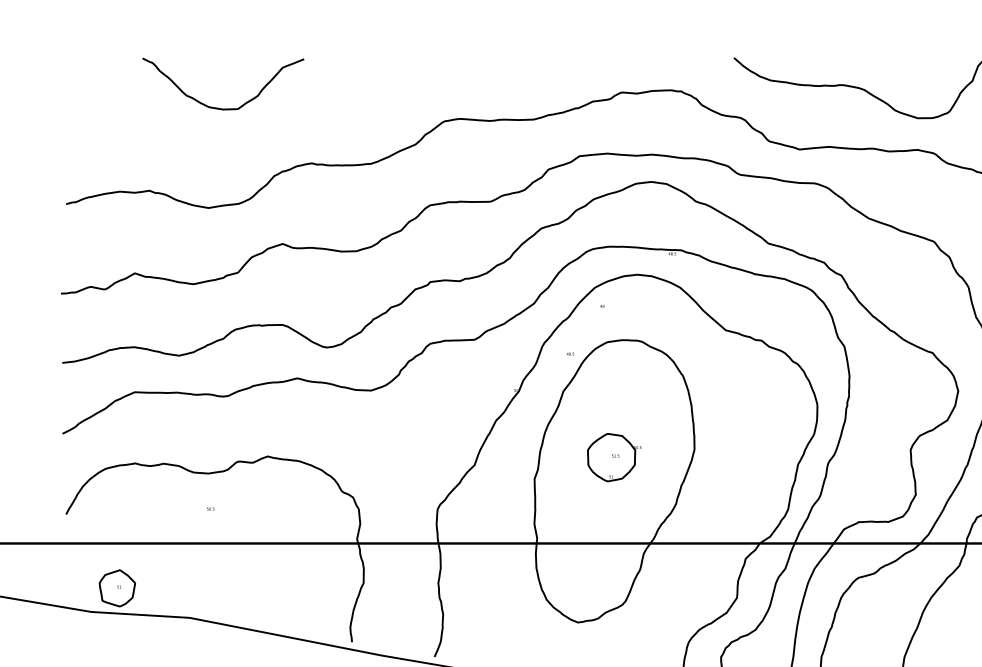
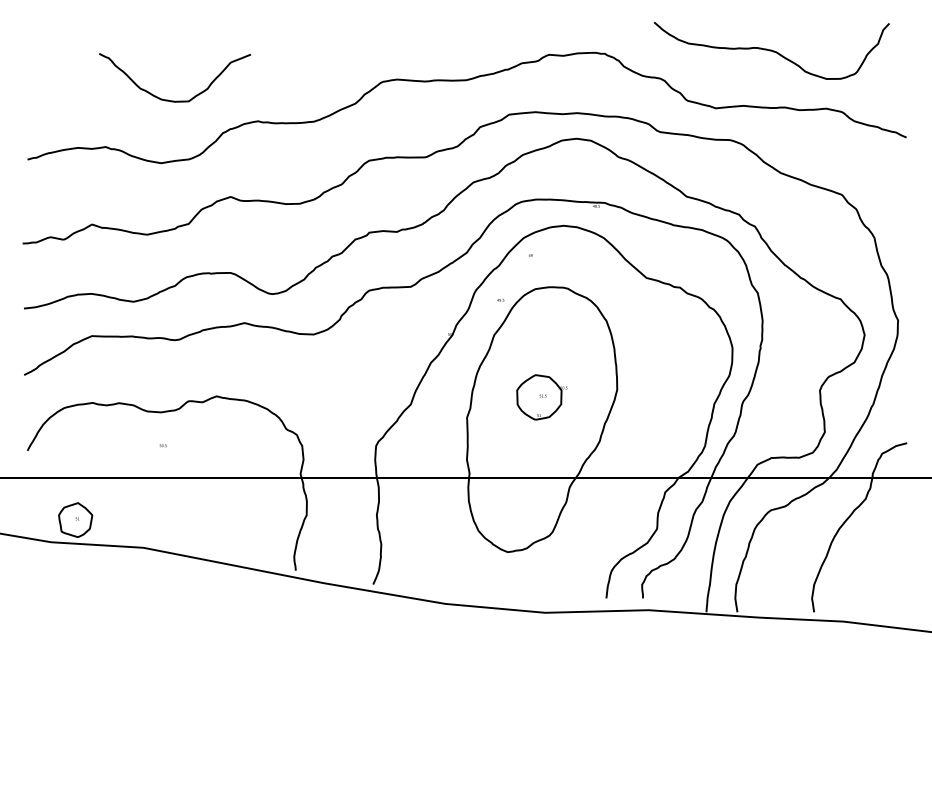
curve: (216, 107) -> (168, 99), moved

